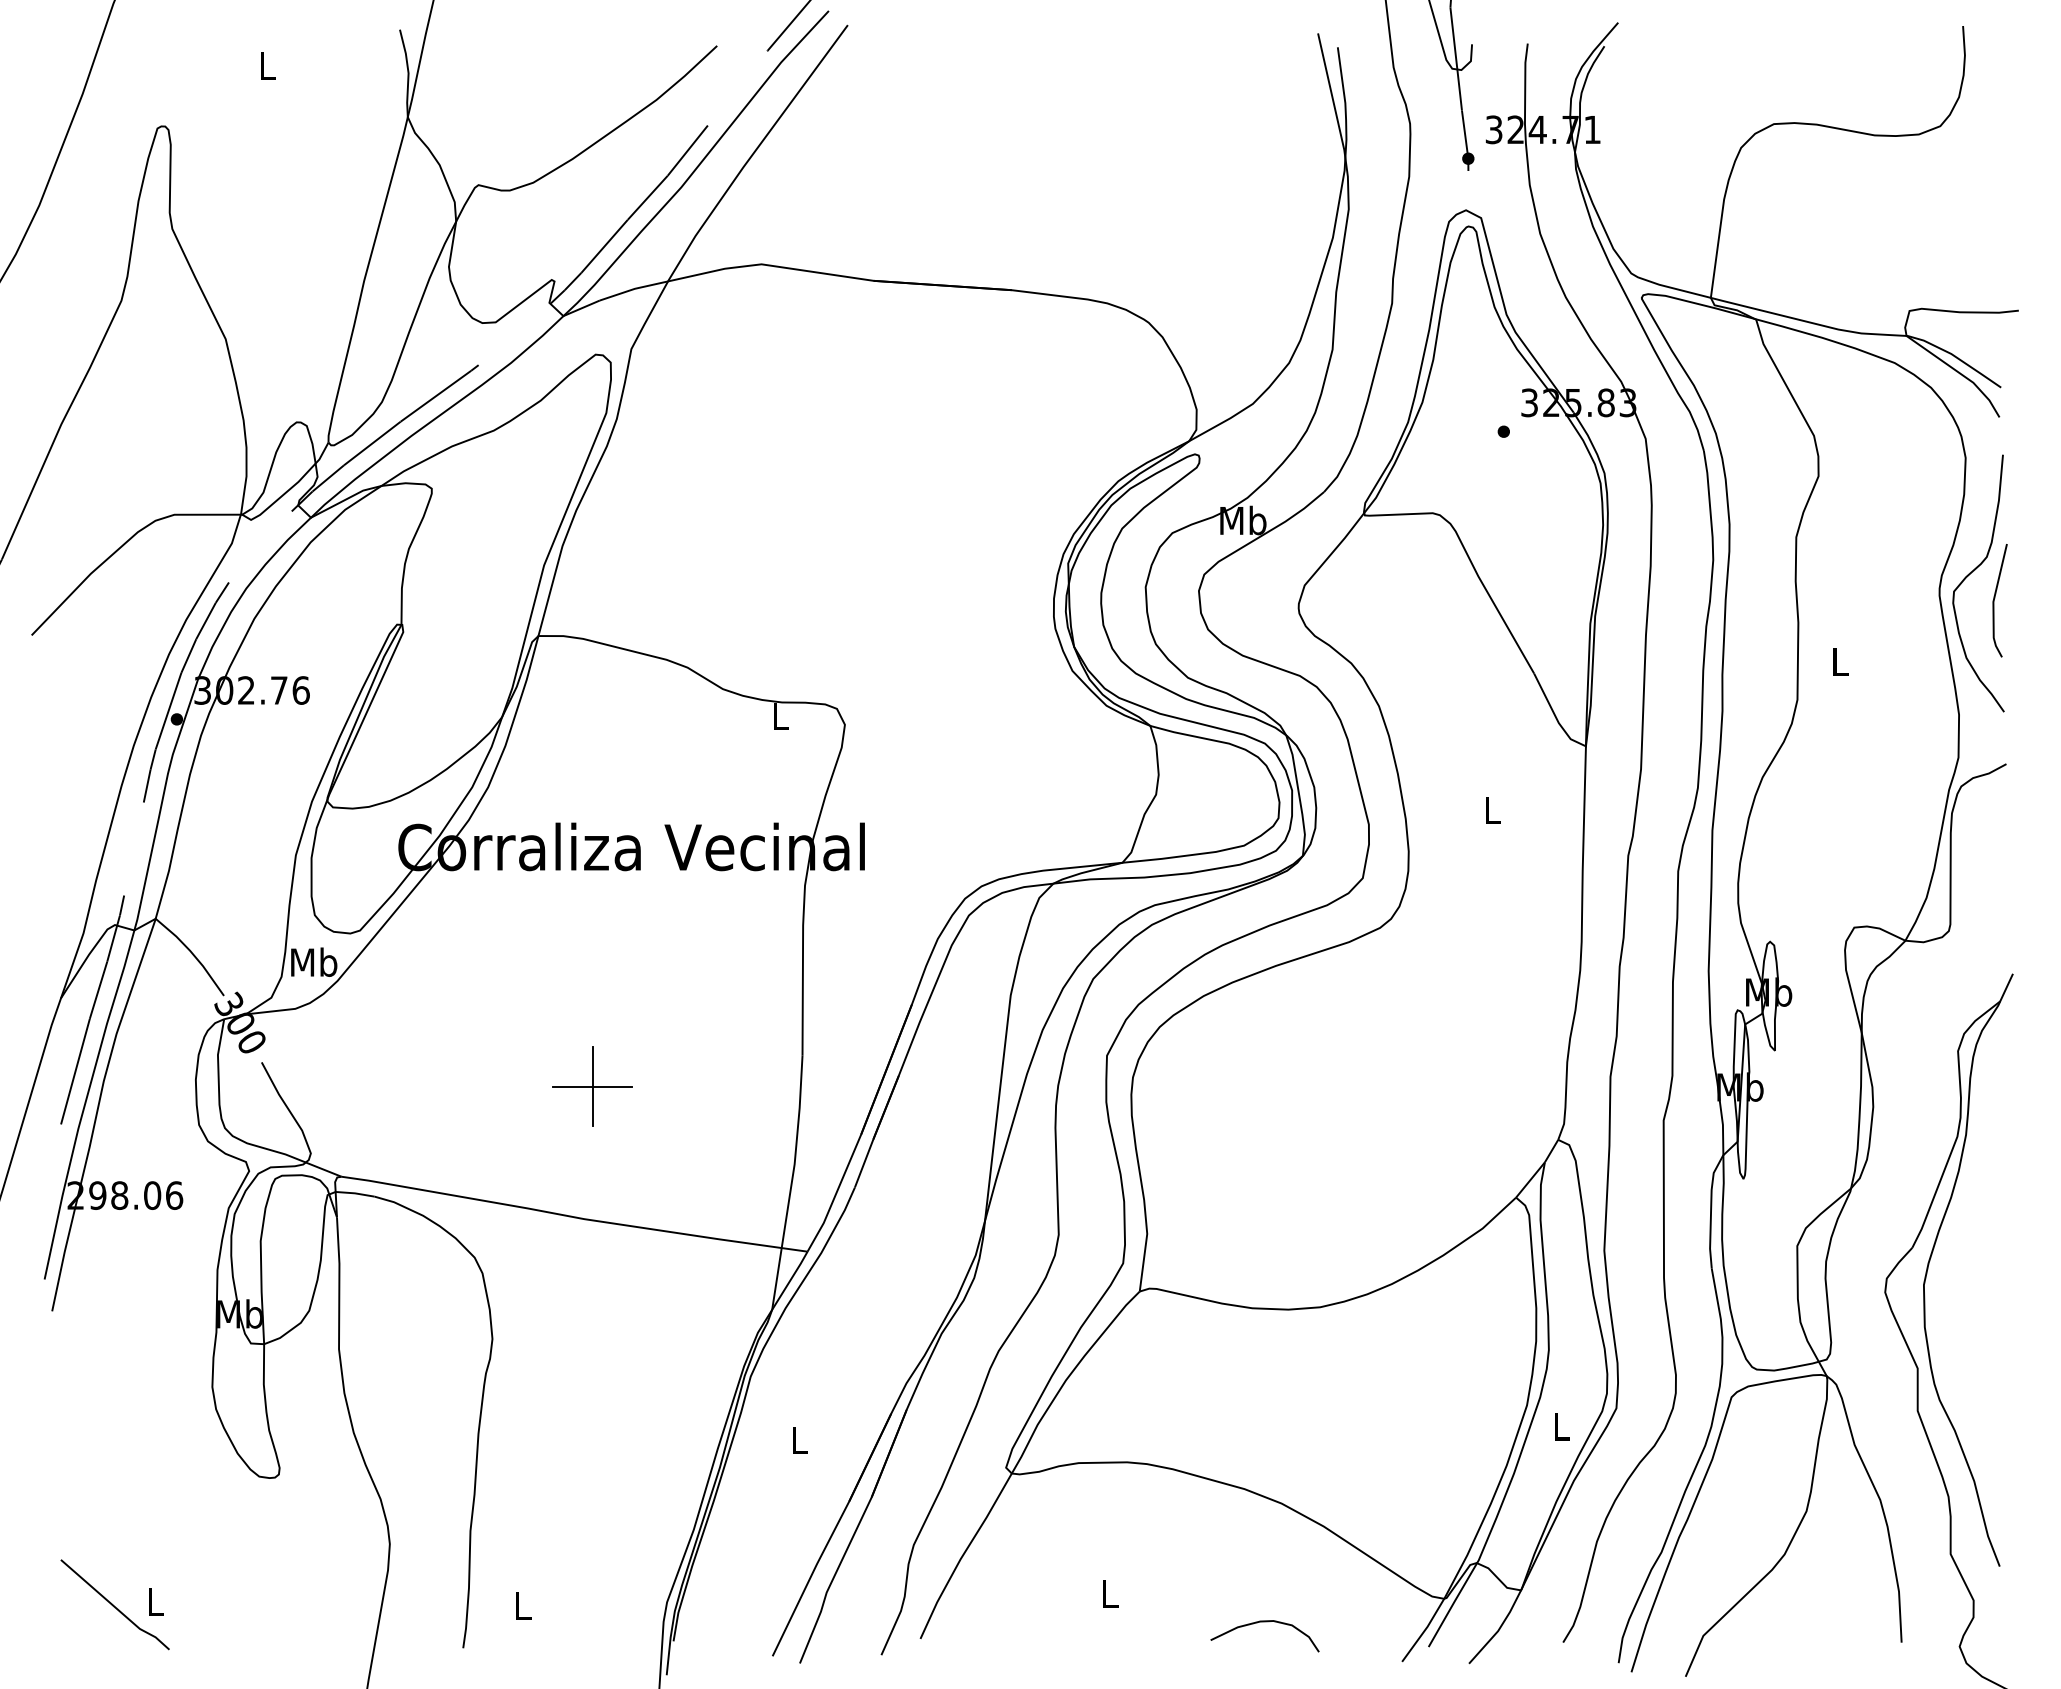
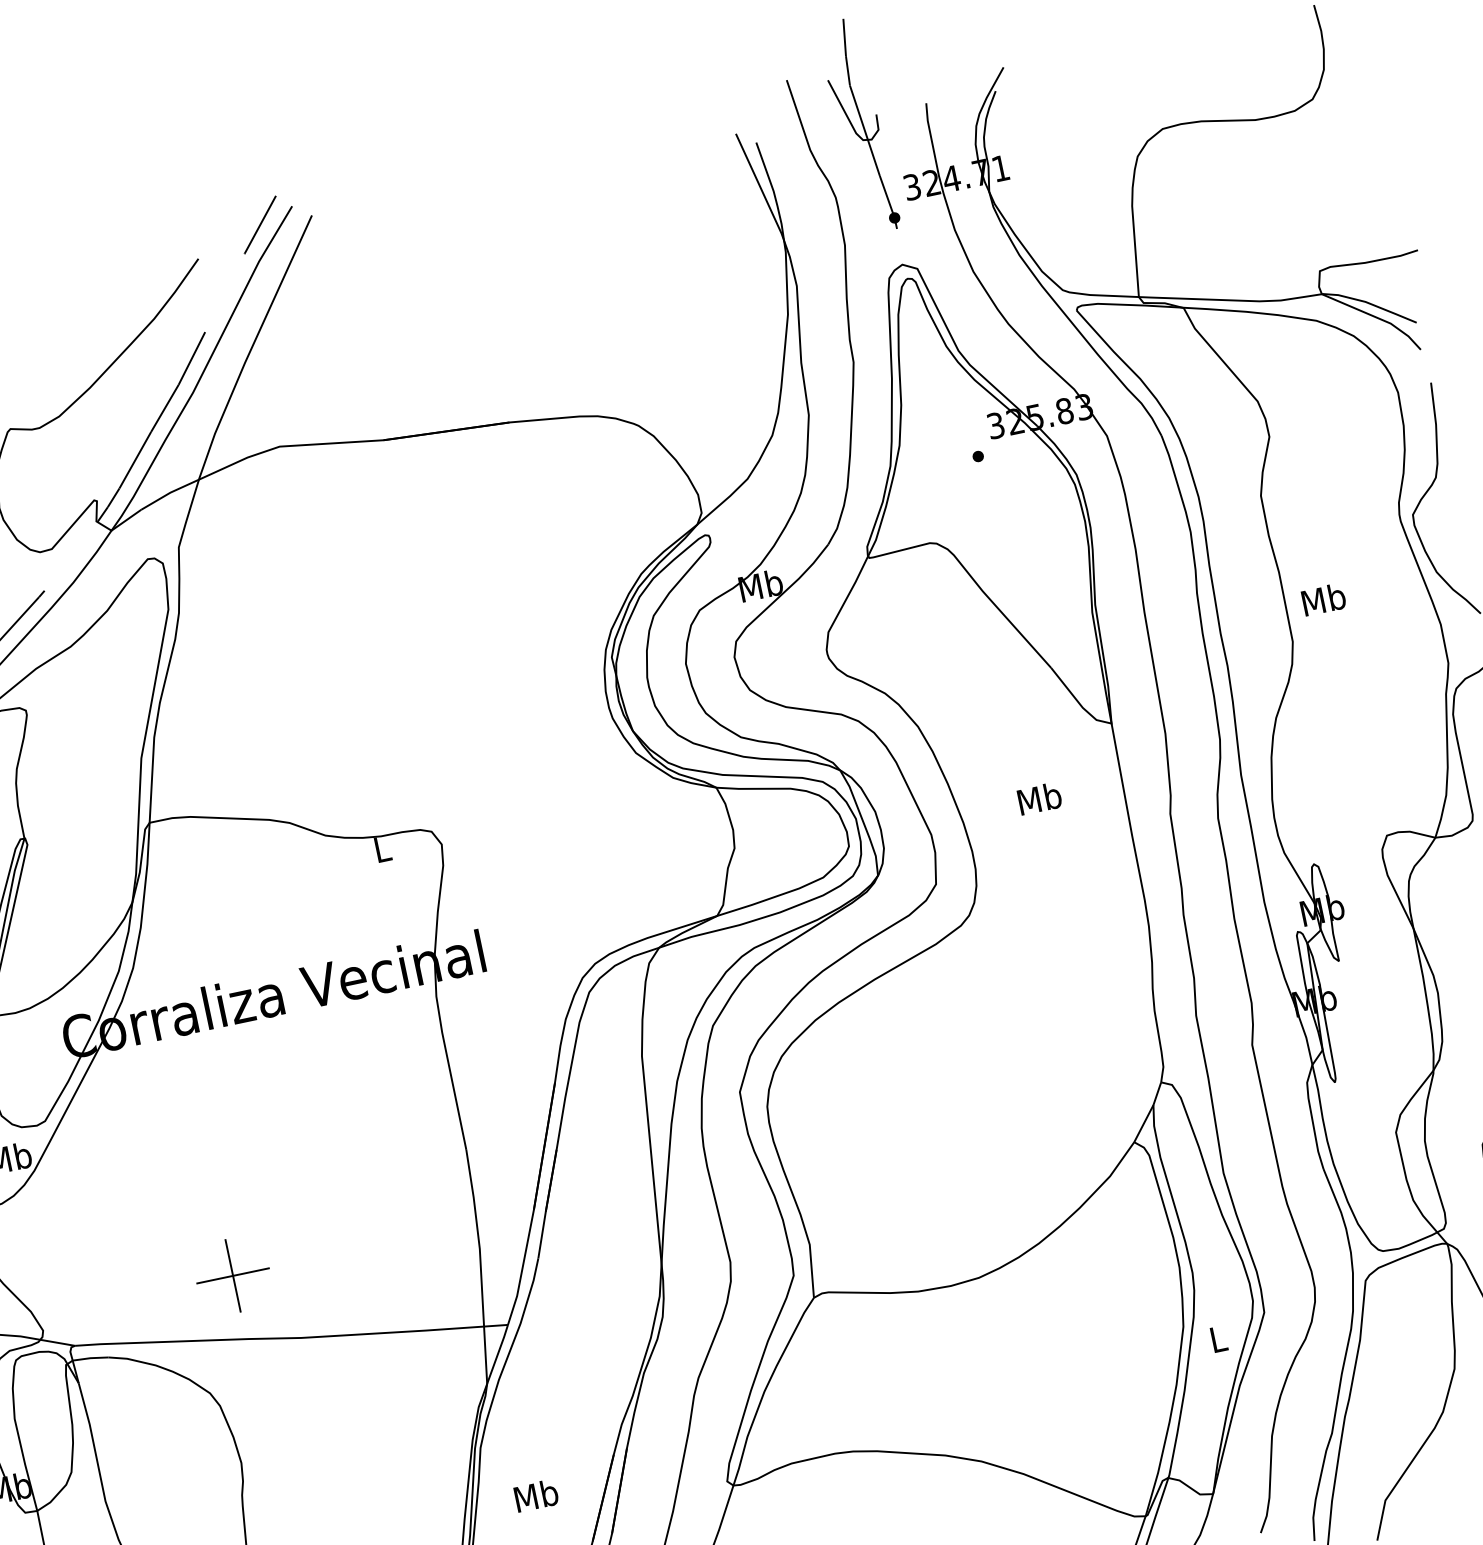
line: (1995, 598) -> (1451, 513), removed
text: (1840, 661) -> (1324, 599), L -> Mb
text: (1492, 809) -> (1039, 798), L -> Mb
part: (592, 1086) -> (232, 1275), moved
text: (799, 1439) -> (536, 1495), L -> Mb

